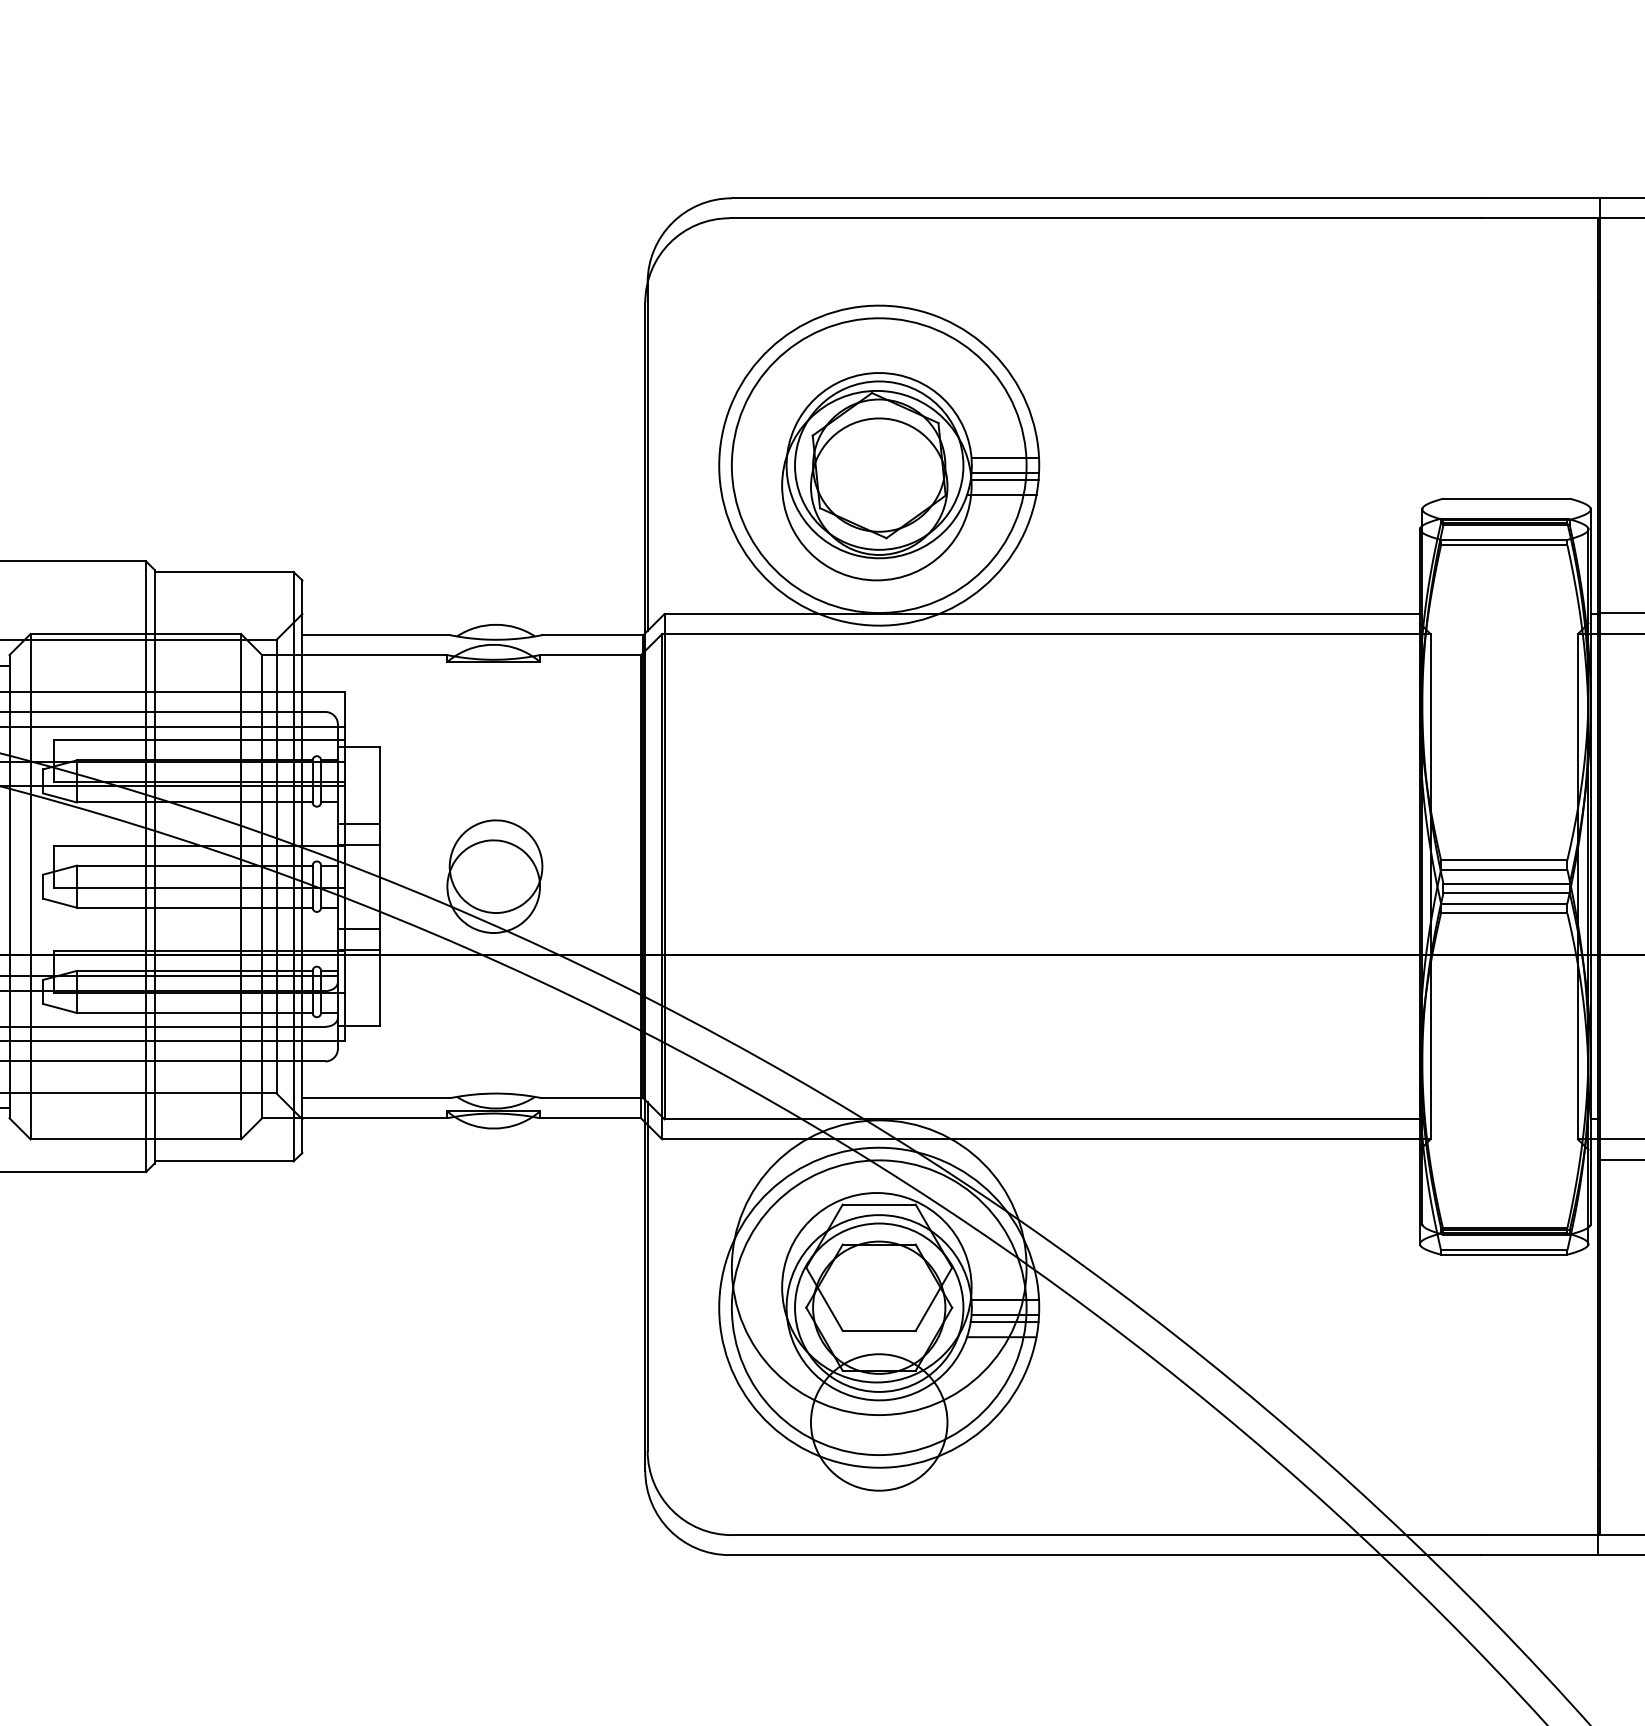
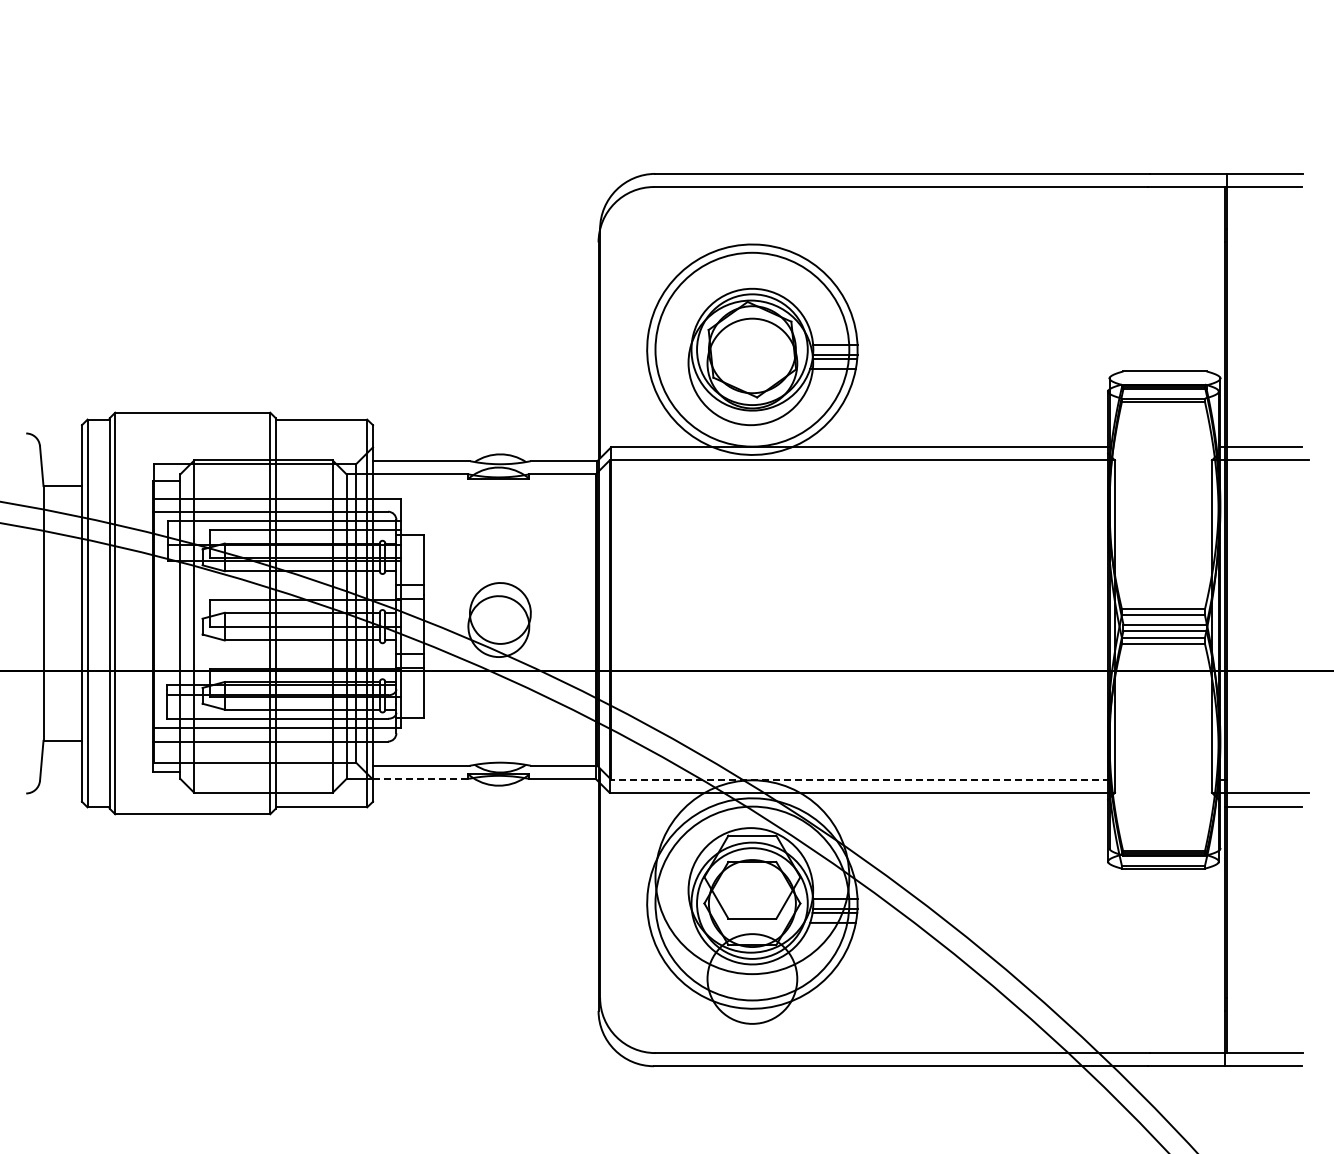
line: (374, 1117) -> (420, 778), solid -> dashed
line: (1042, 1119) -> (859, 779), solid -> dashed

